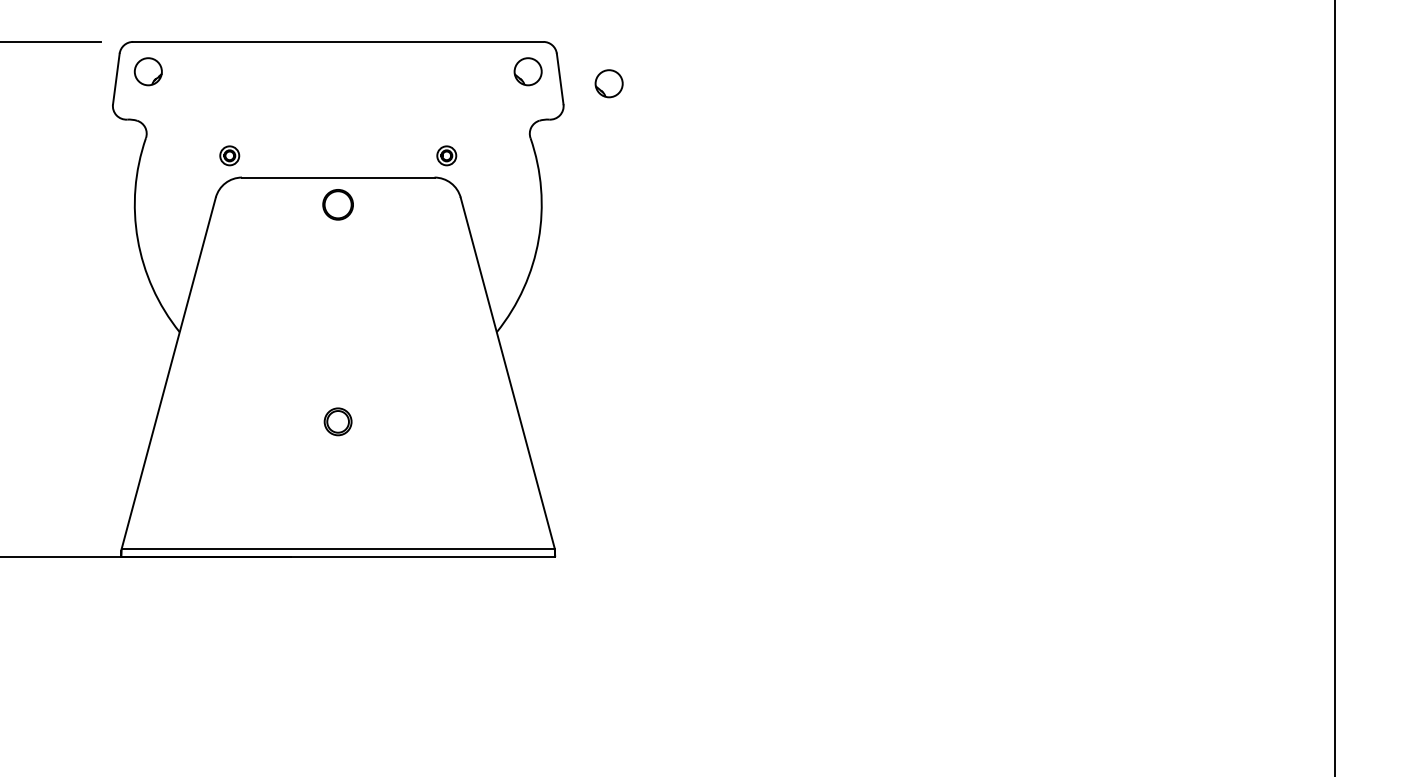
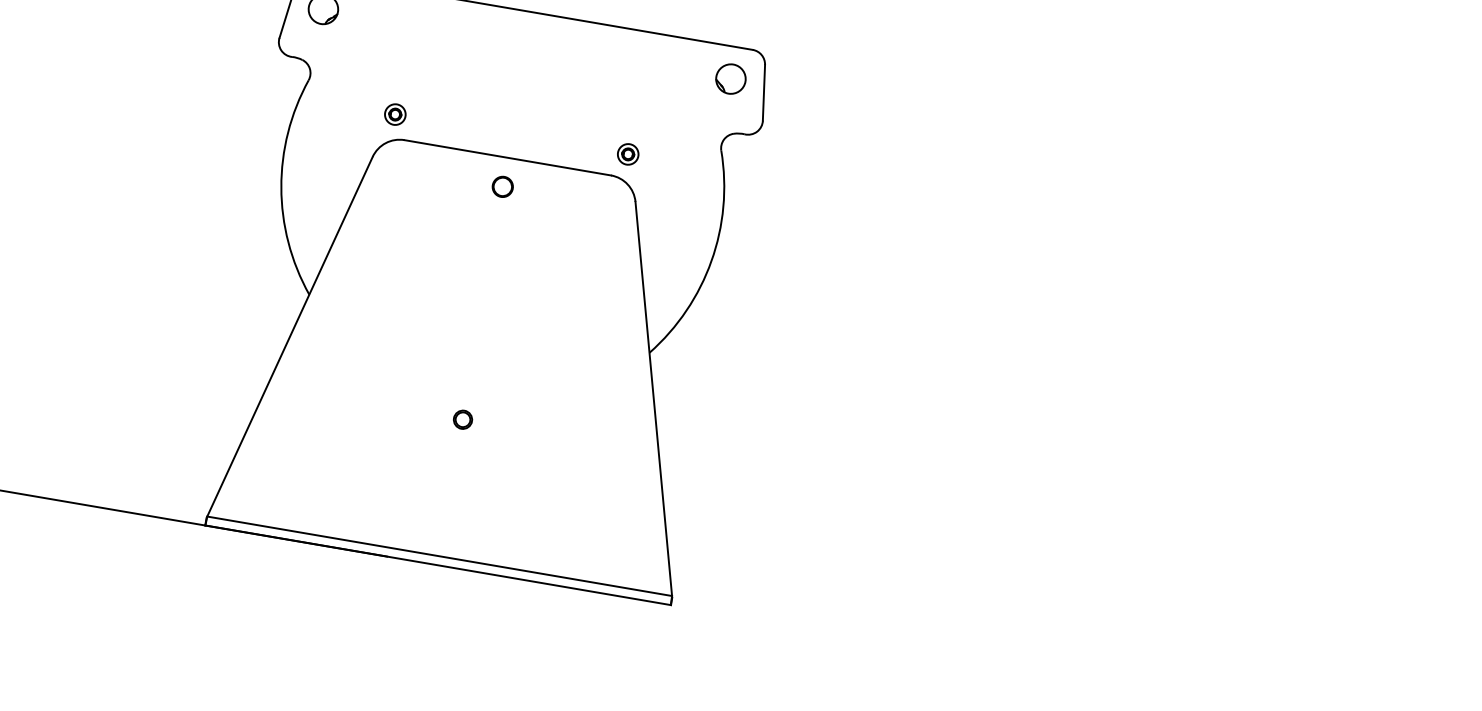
part: (608, 83) -> (814, 106), removed
circle: (338, 204) -> (503, 186), size x0.62
part: (338, 421) -> (463, 419), size x0.62

